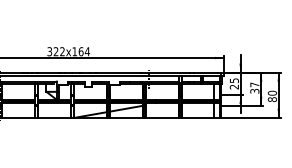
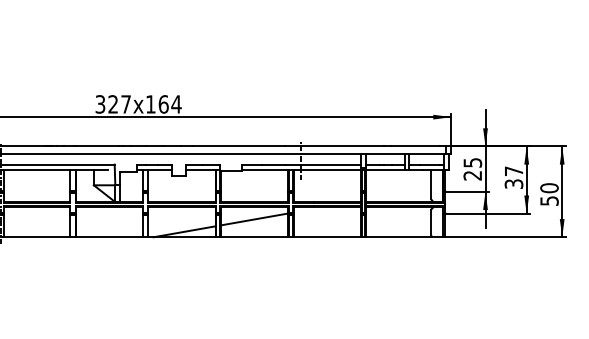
text: (62, 51) -> (126, 103), 322 -> 327
text: (271, 99) -> (547, 200), 80 -> 50

